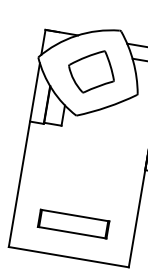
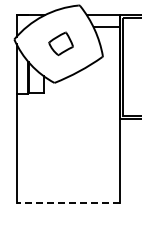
part: (91, 71) -> (60, 43), size x0.6
part: (73, 224) -> (67, 174), removed
line: (69, 257) -> (68, 202), solid -> dashed

